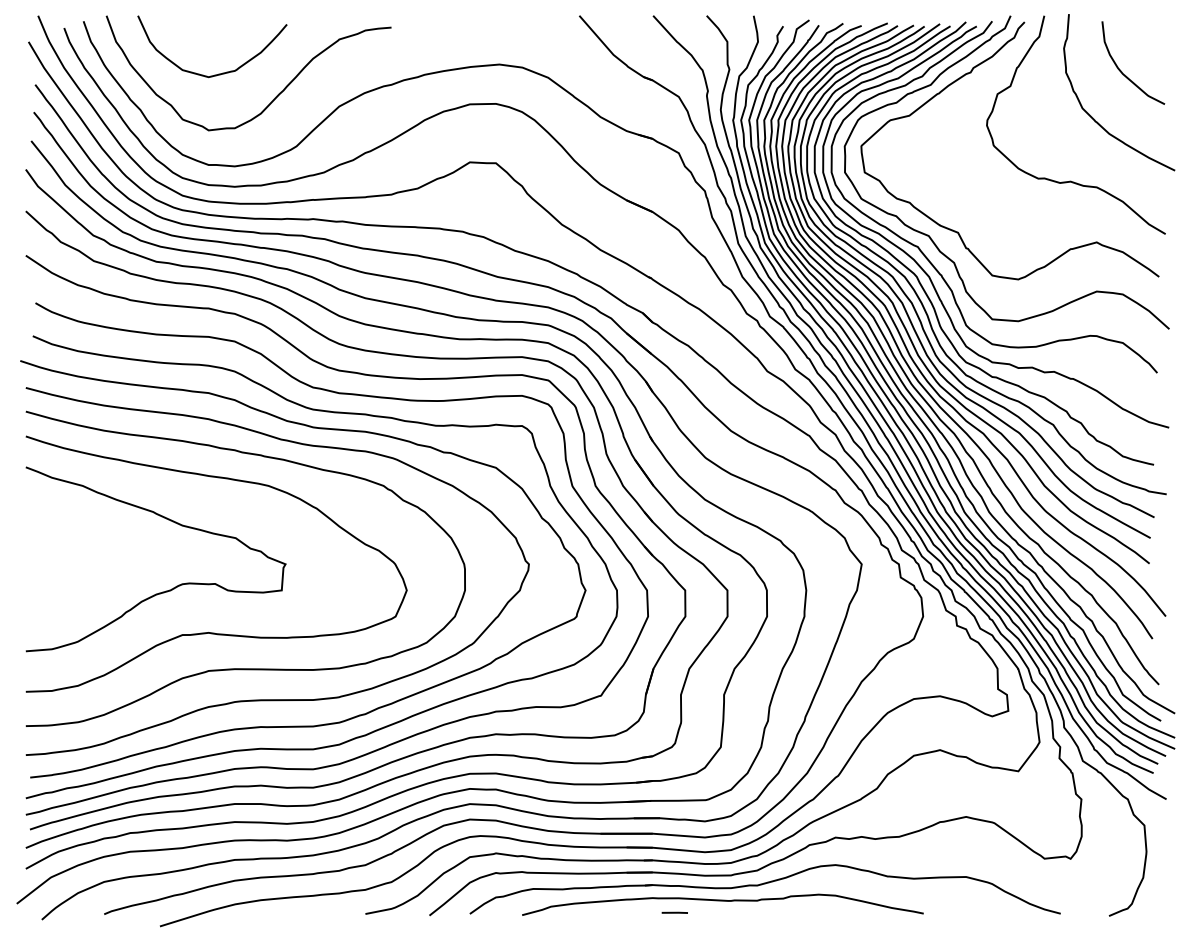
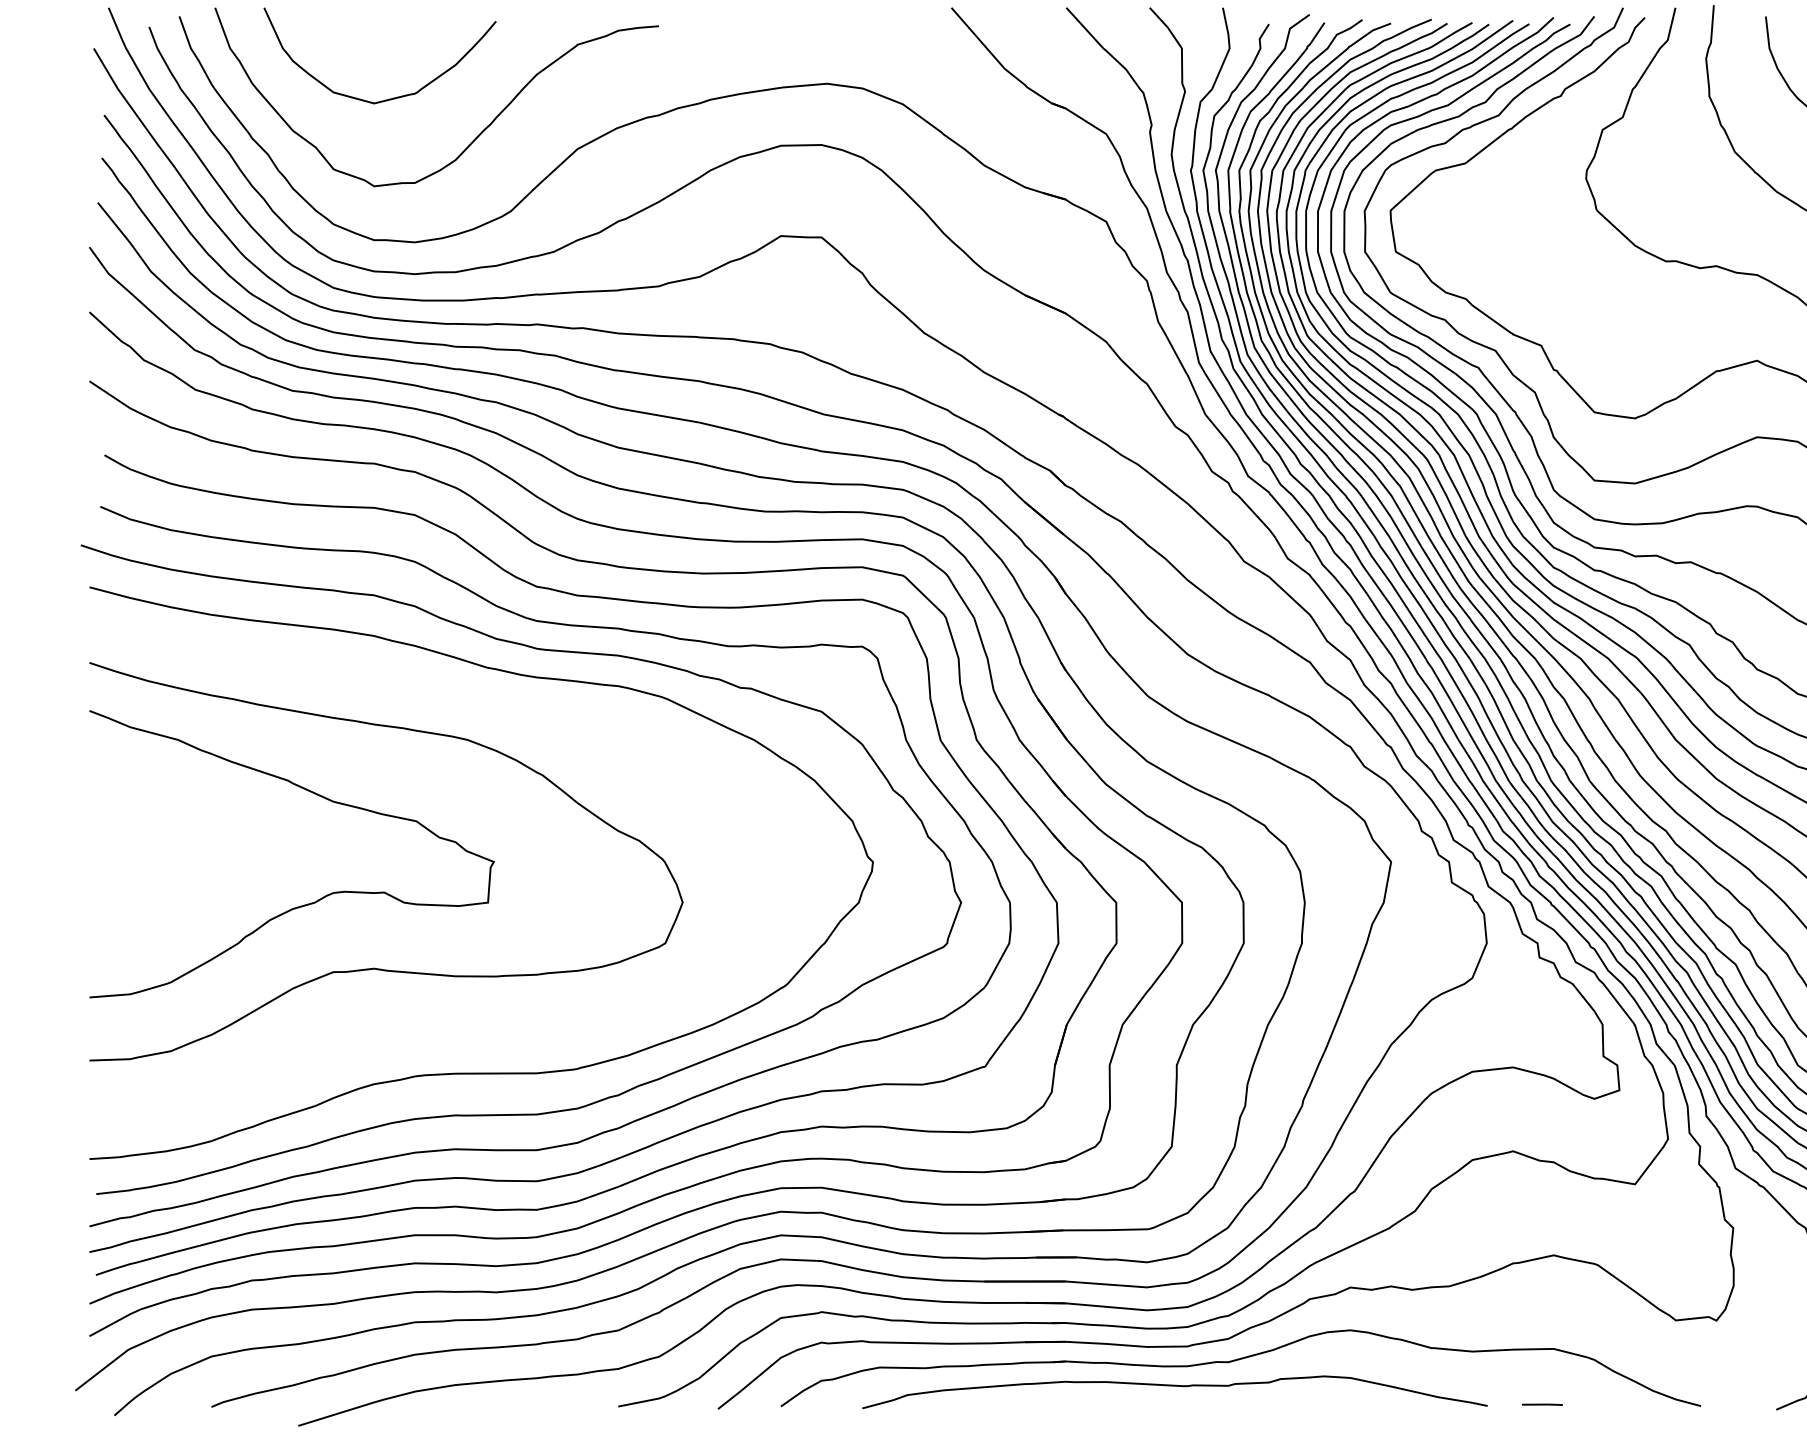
curve: (245, 668) -> (431, 1024), removed
line: (674, 912) -> (1541, 1404), moved

